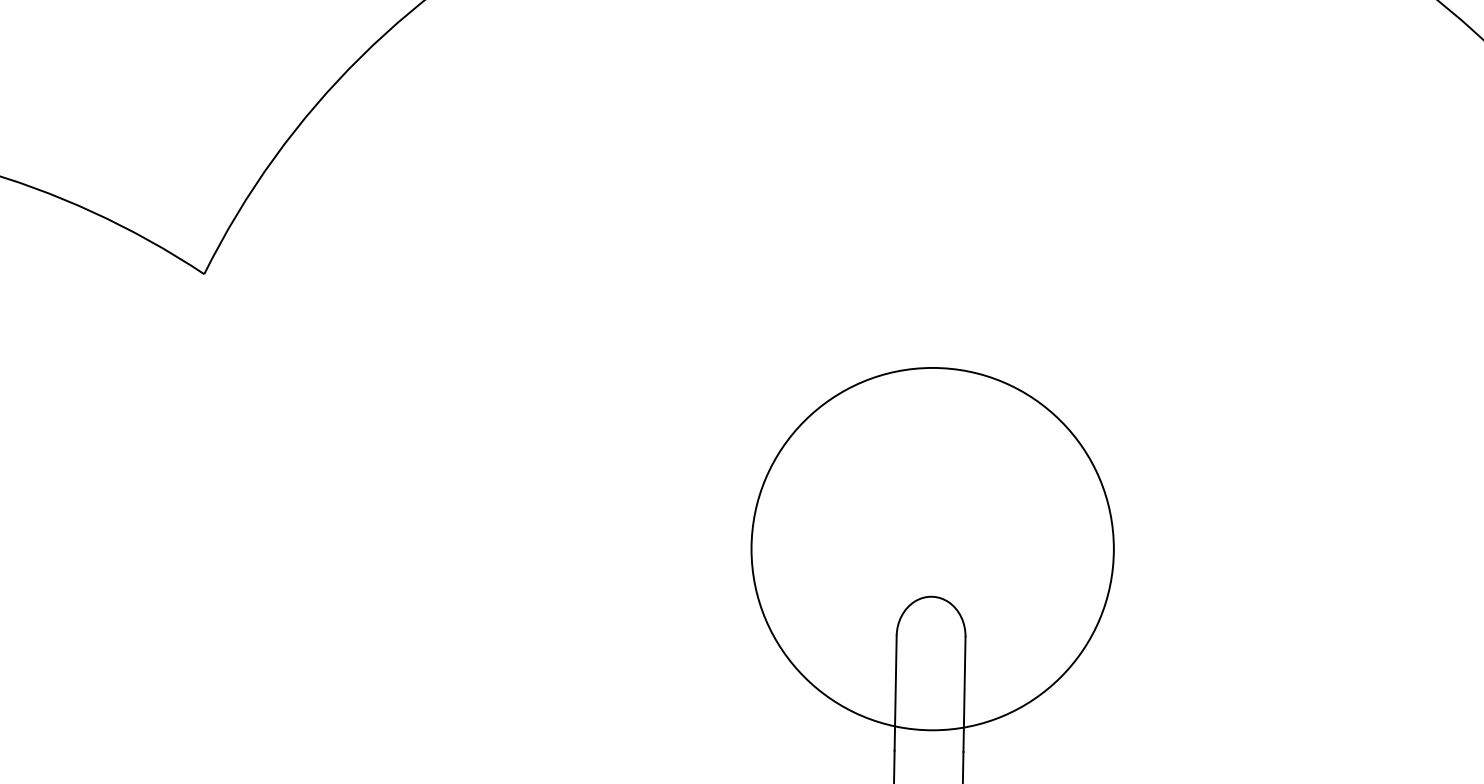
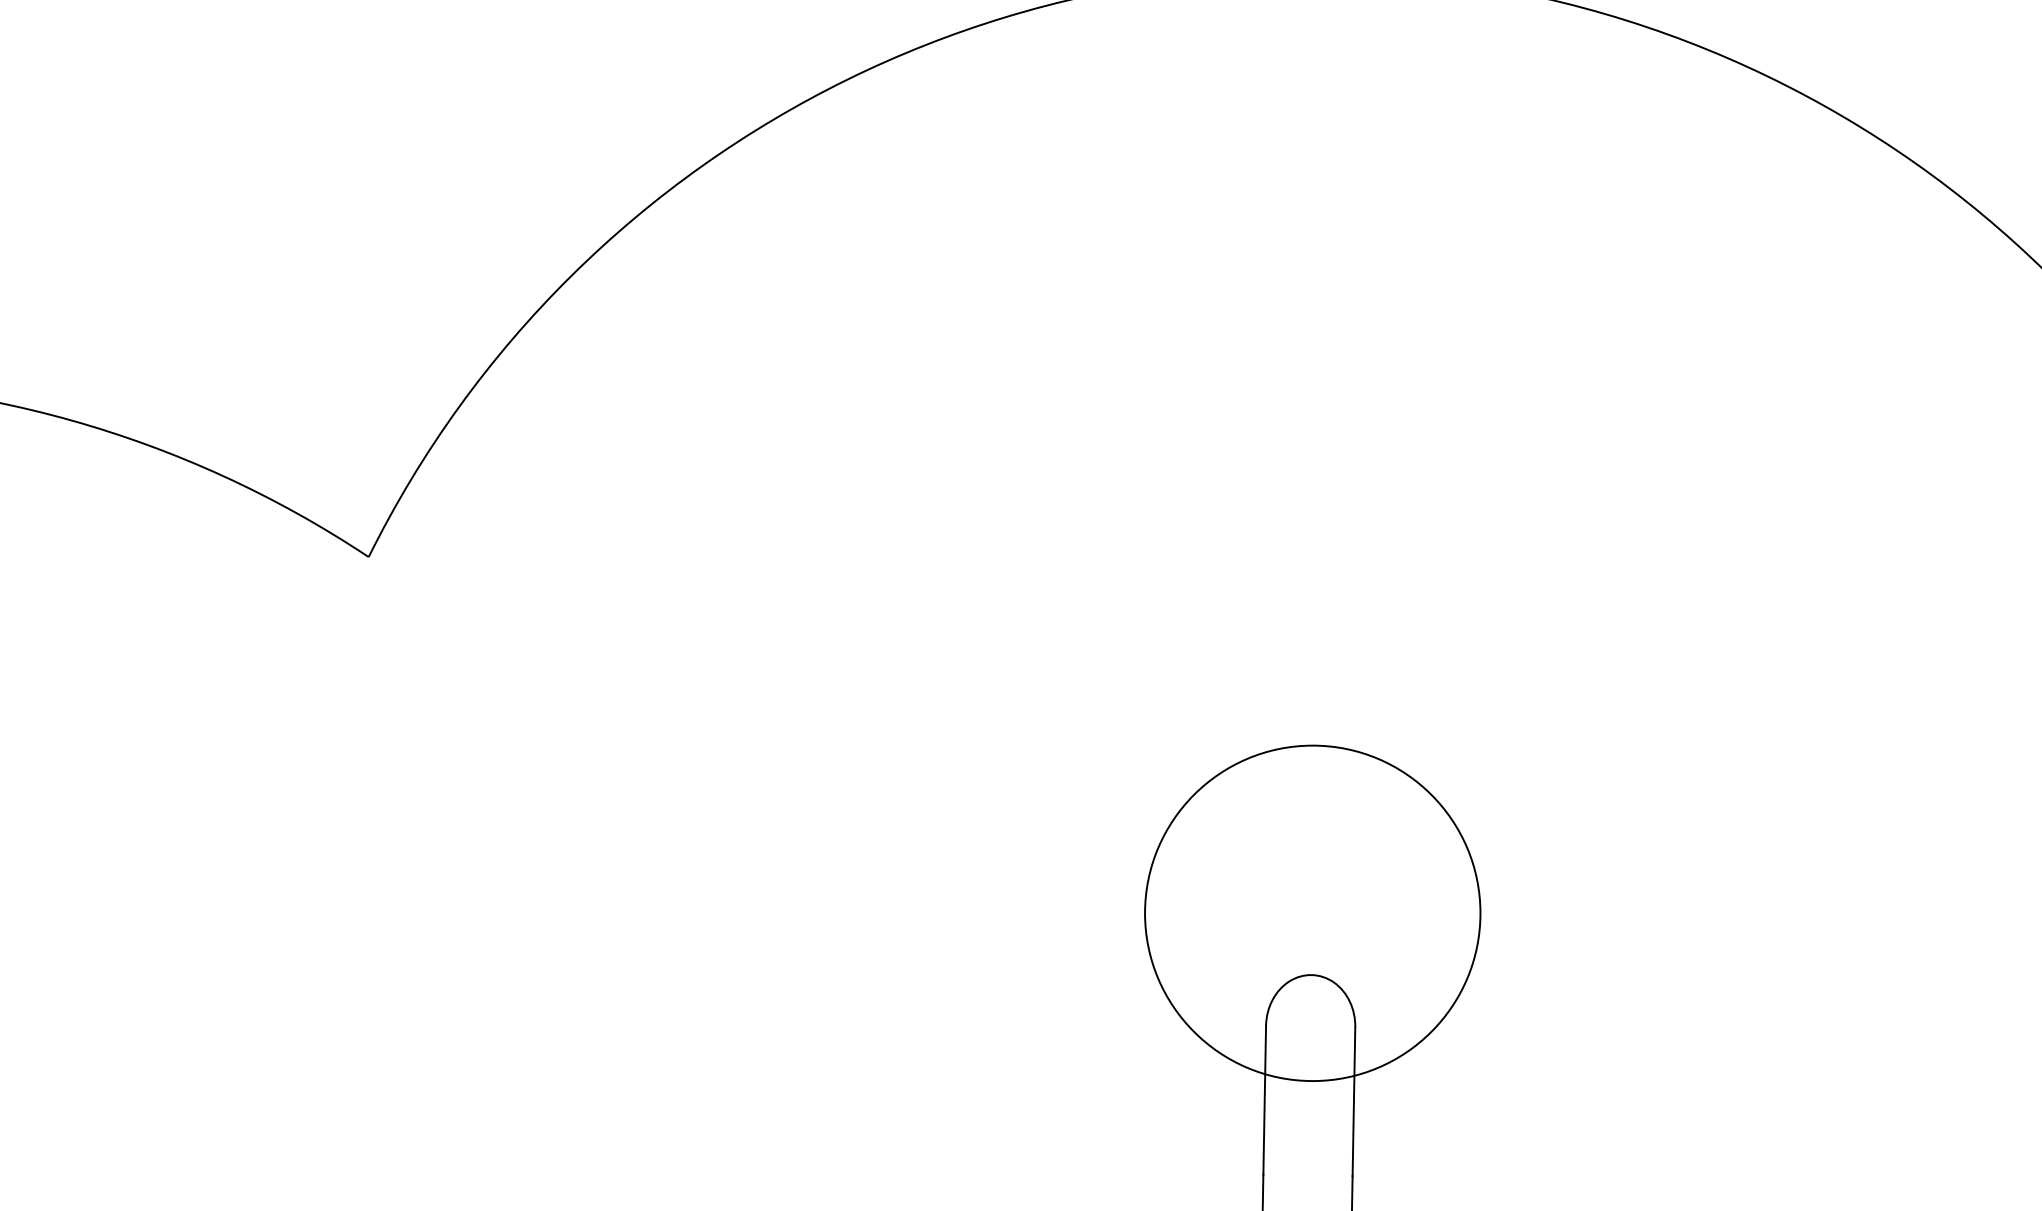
circle: (932, 549) -> (1312, 913), size x0.71

